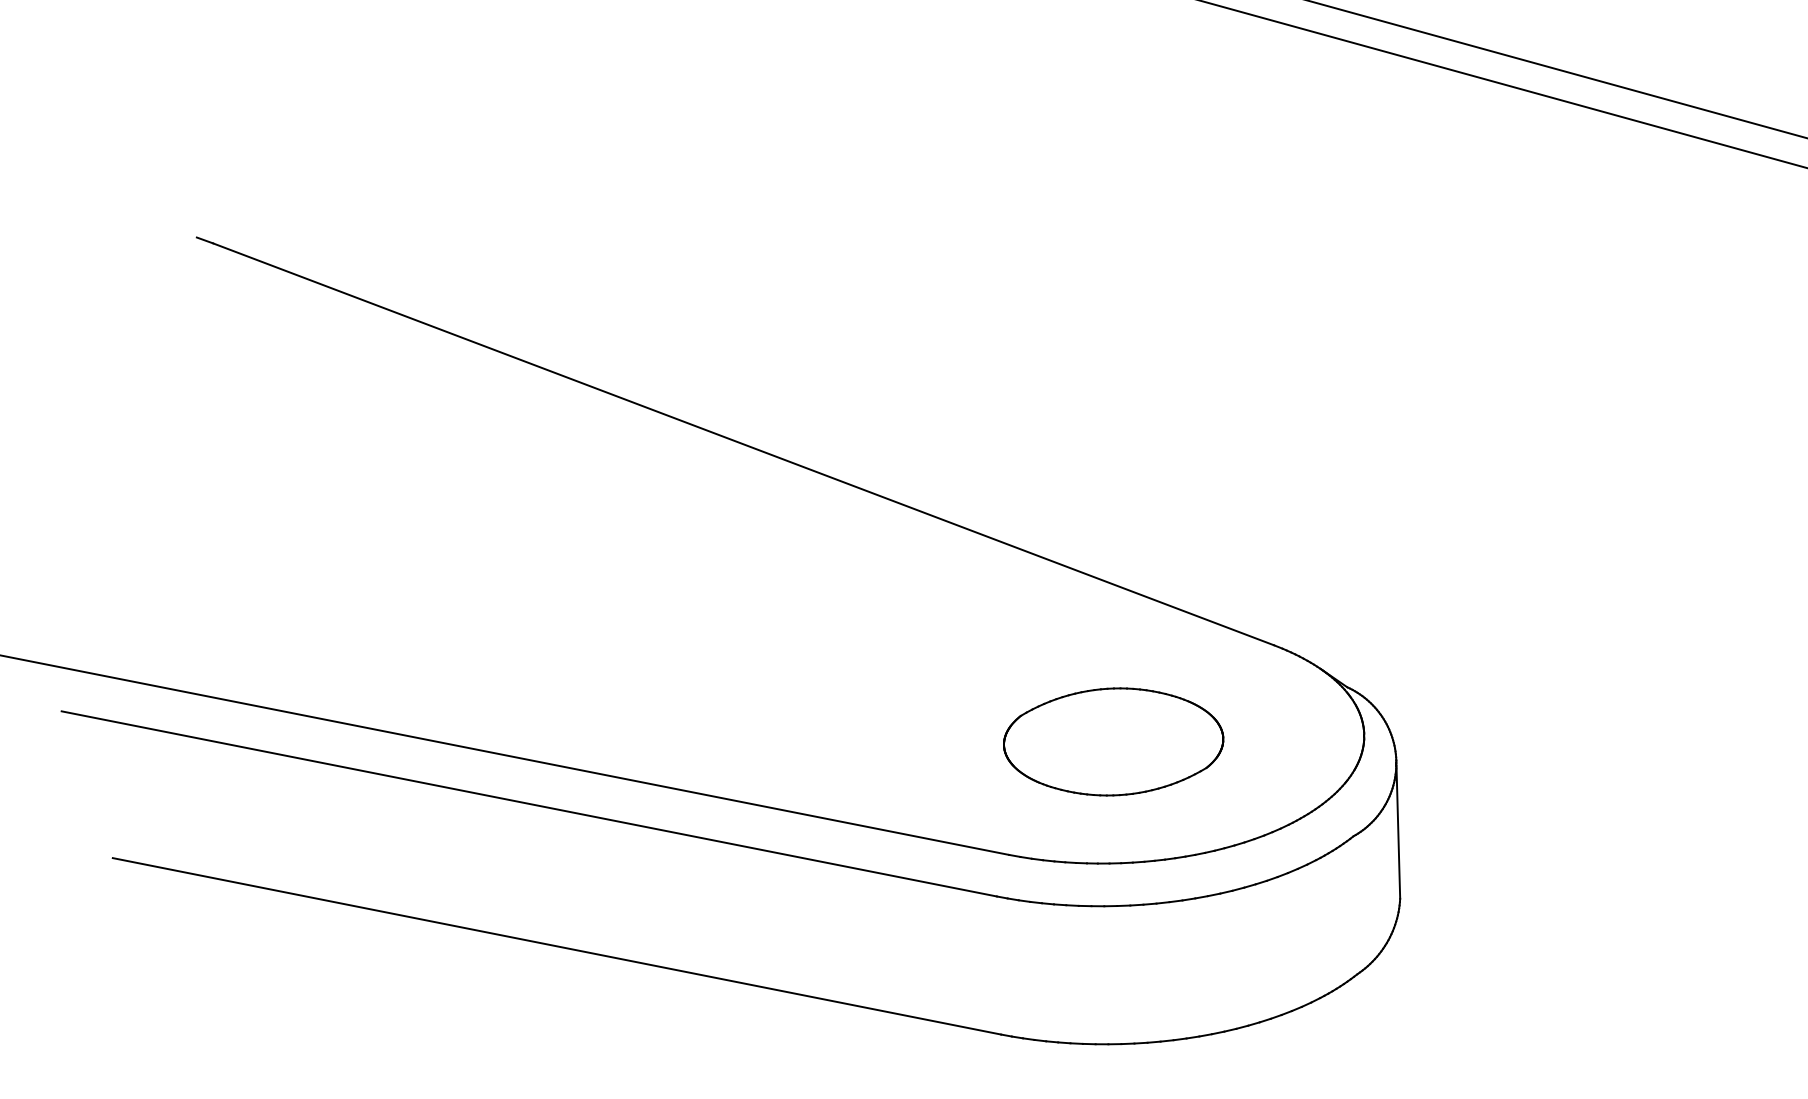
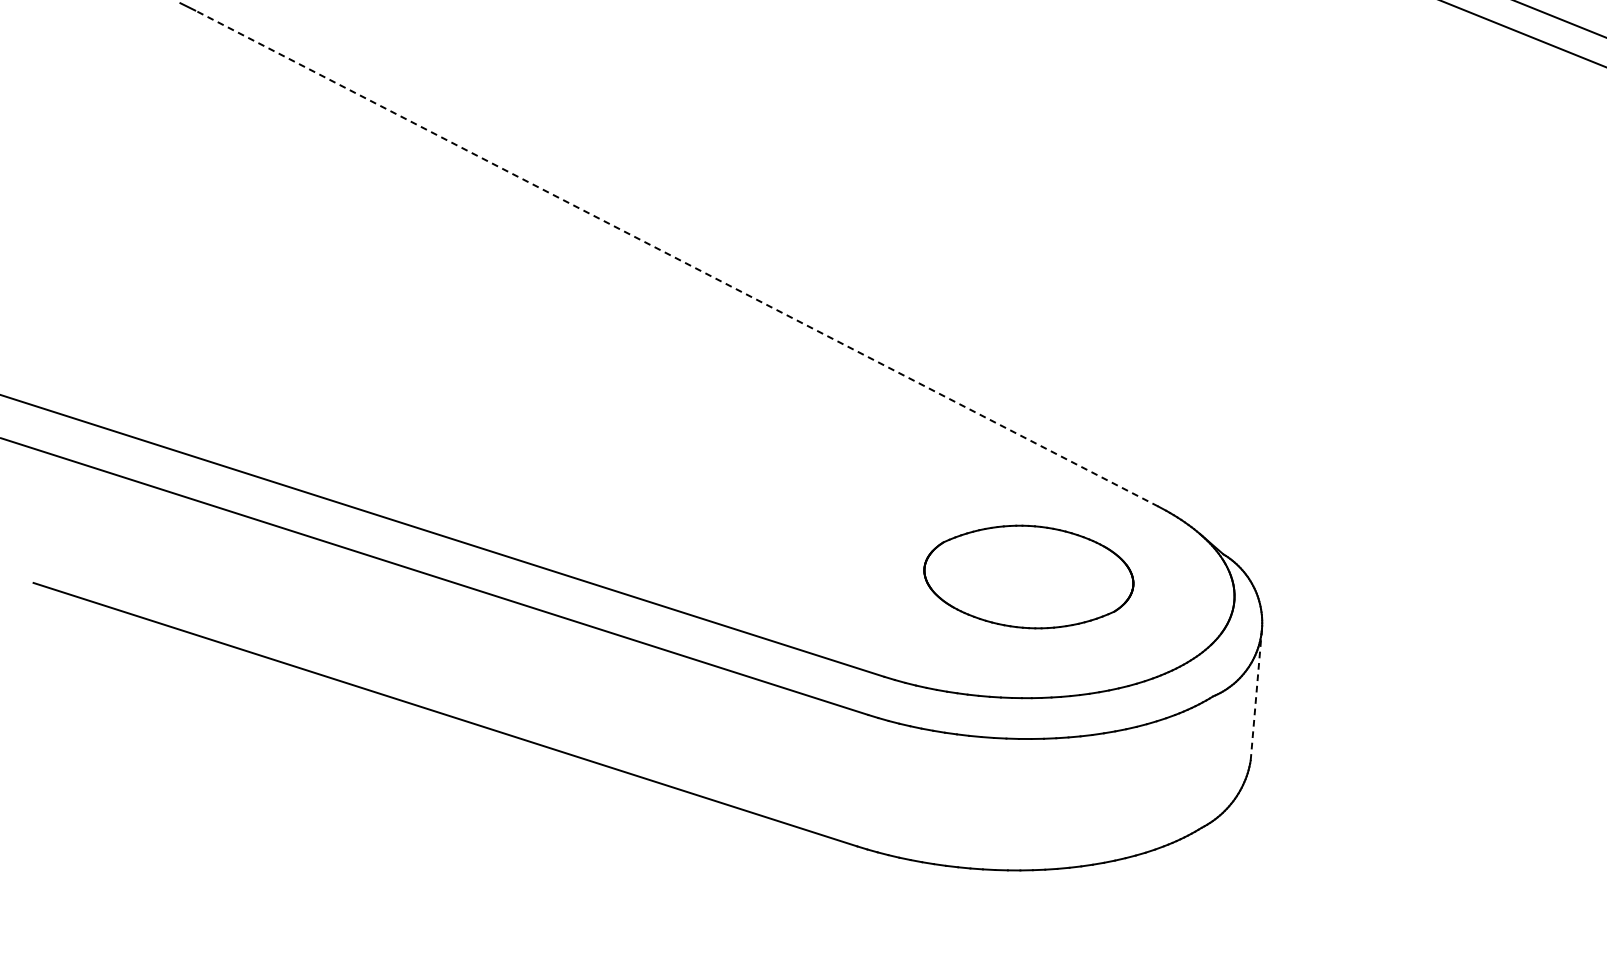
line: (743, 444) -> (676, 258), solid -> dashed
part: (1113, 741) -> (1028, 576), moved
line: (1398, 829) -> (1256, 694), solid -> dashed

